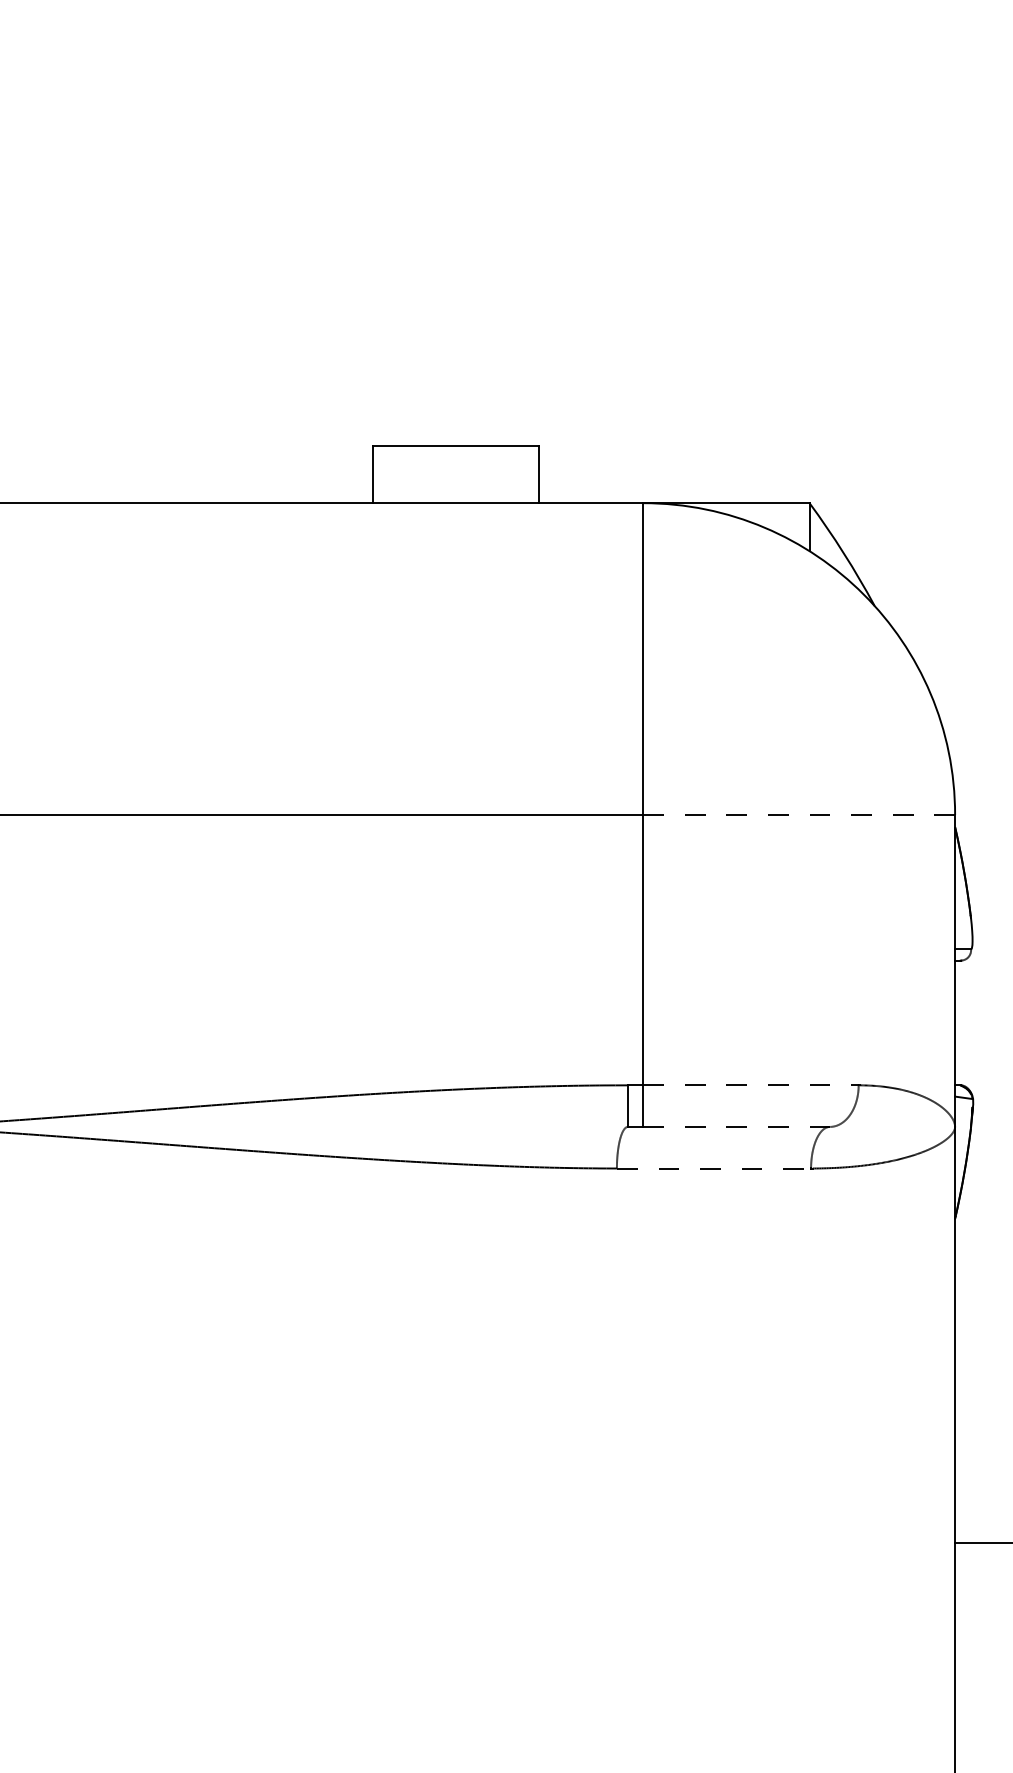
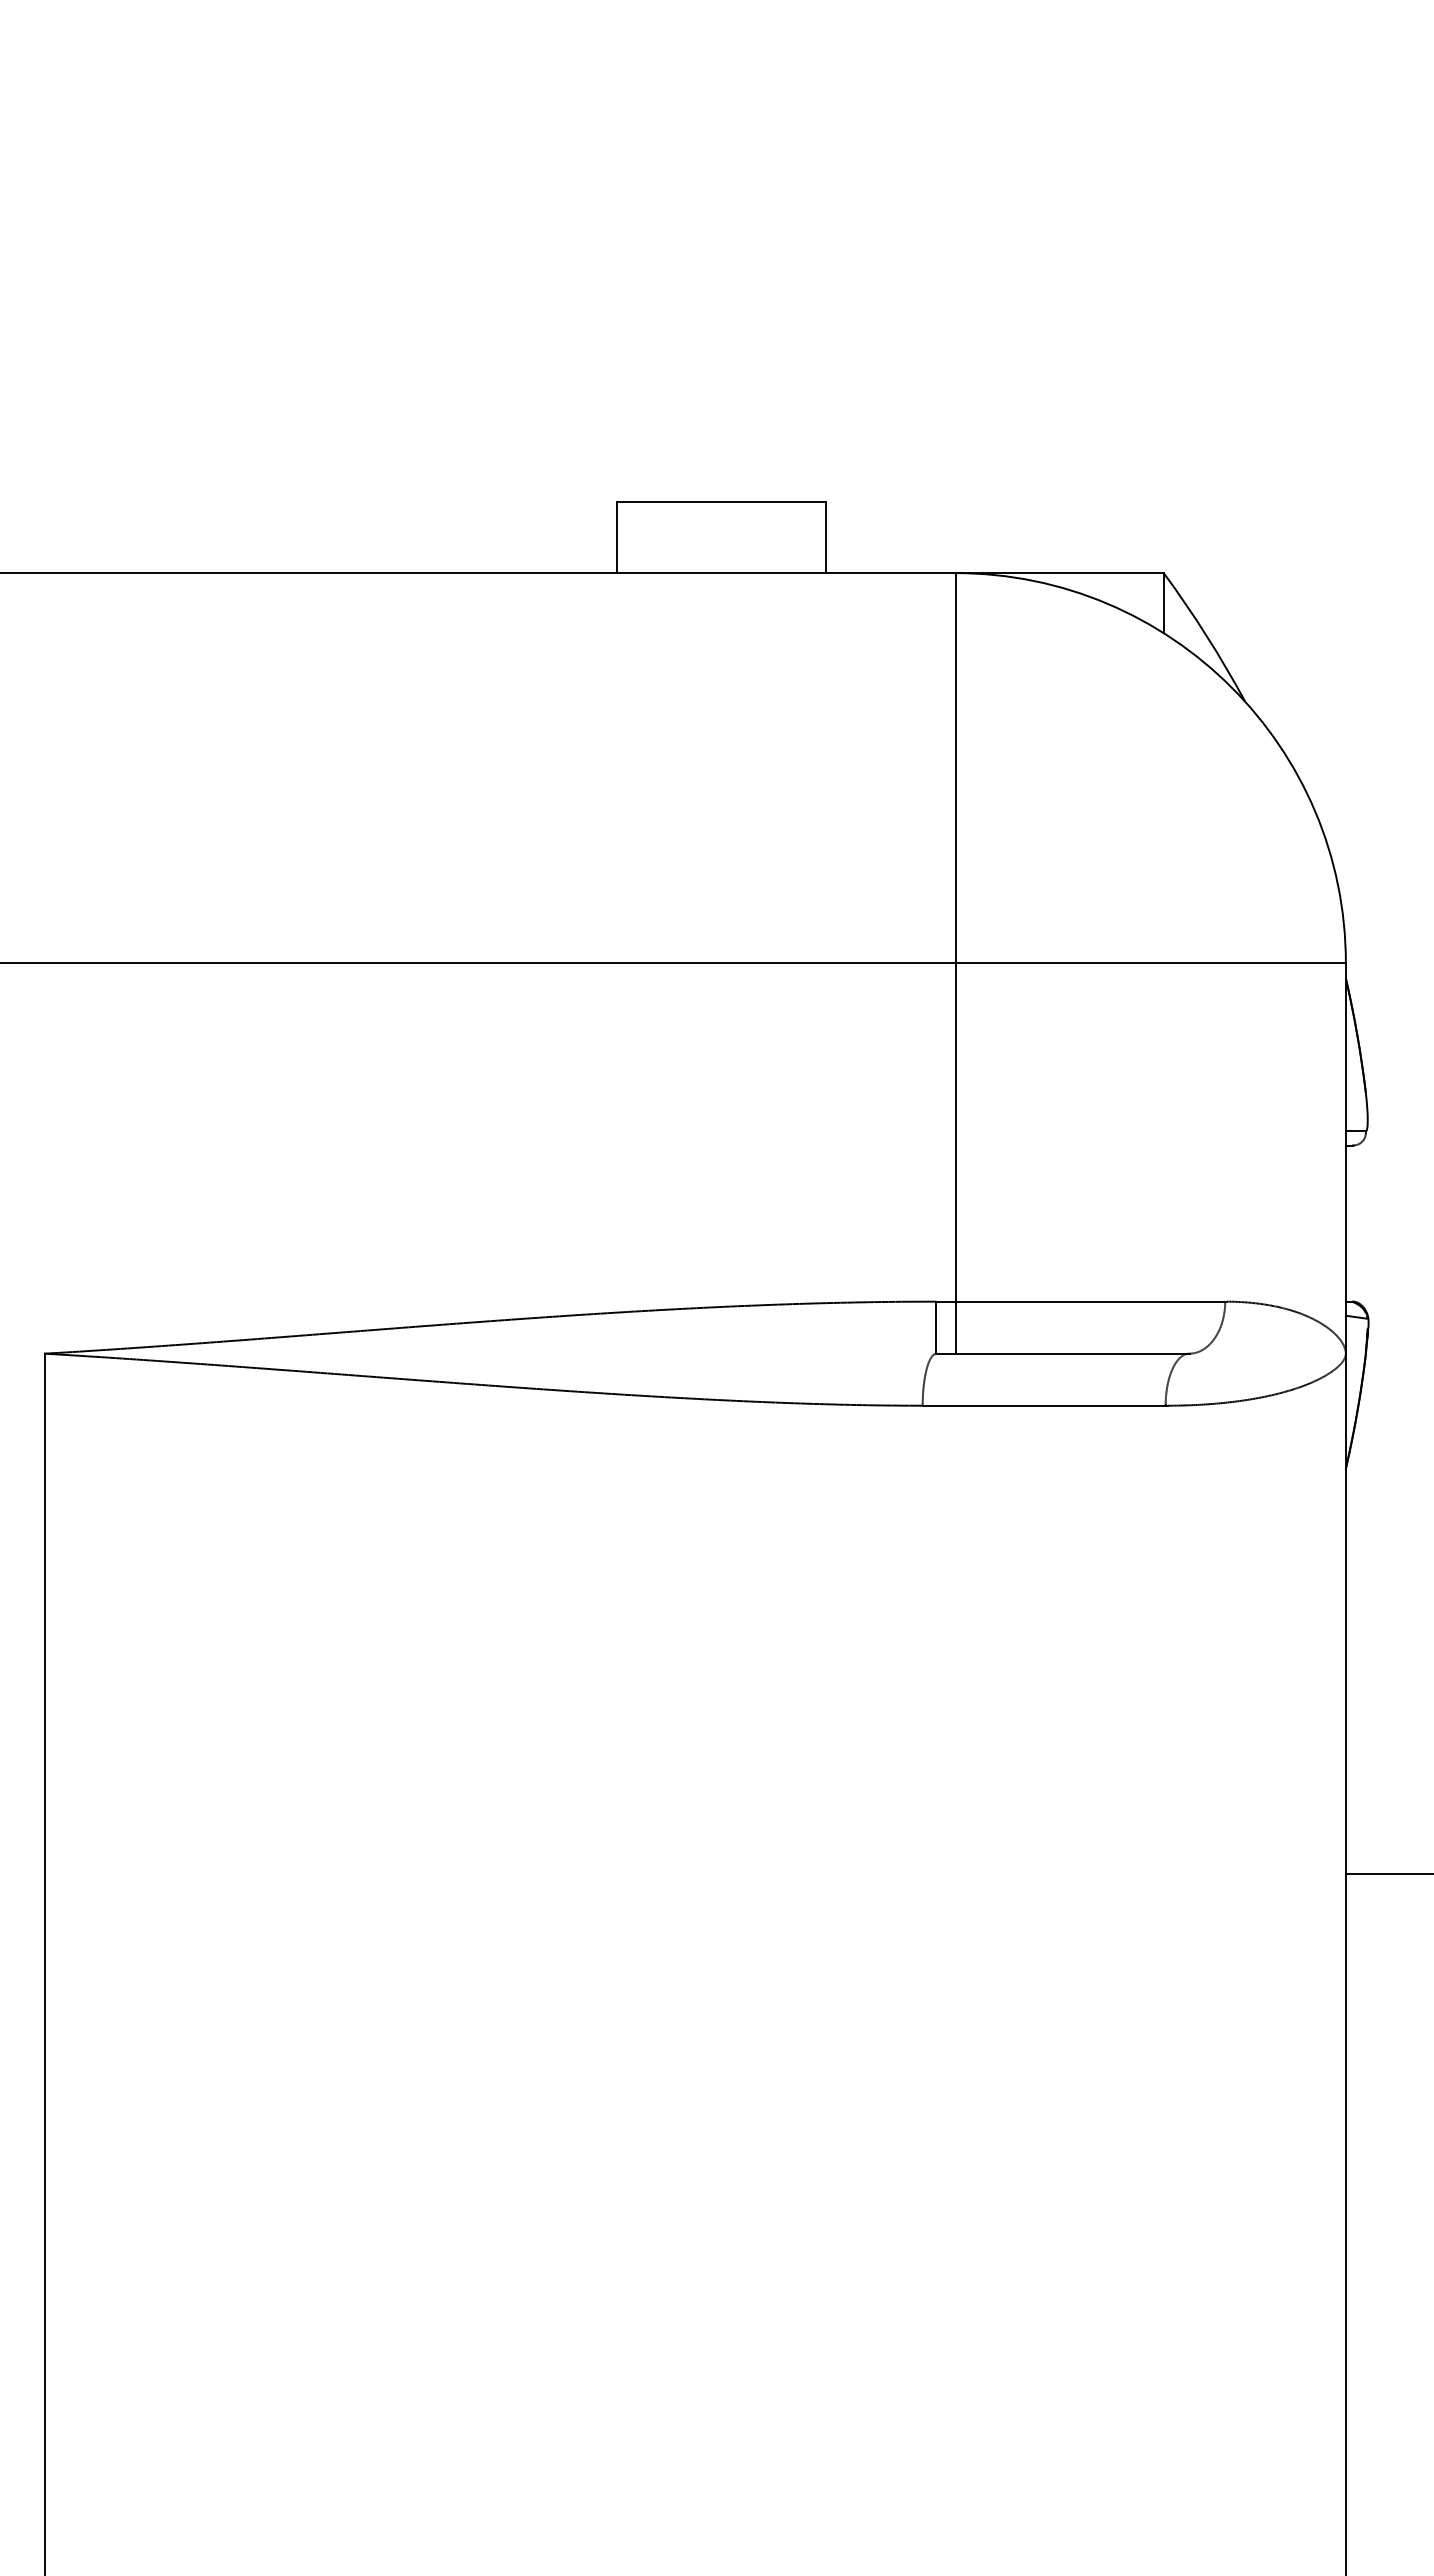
line: (798, 815) -> (1150, 963), dashed -> solid
line: (751, 1085) -> (1090, 1301), dashed -> solid
line: (736, 1126) -> (1072, 1353), dashed -> solid
line: (714, 1168) -> (1044, 1405), dashed -> solid

